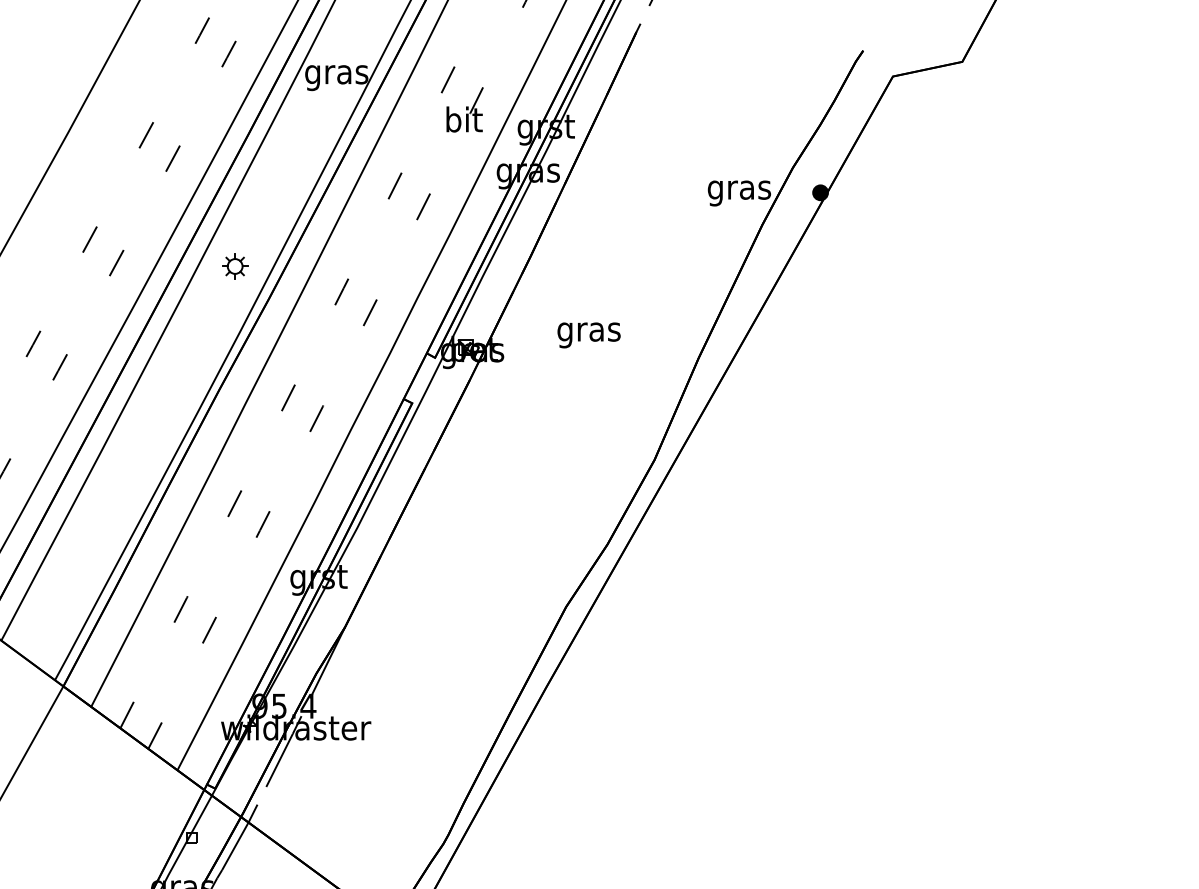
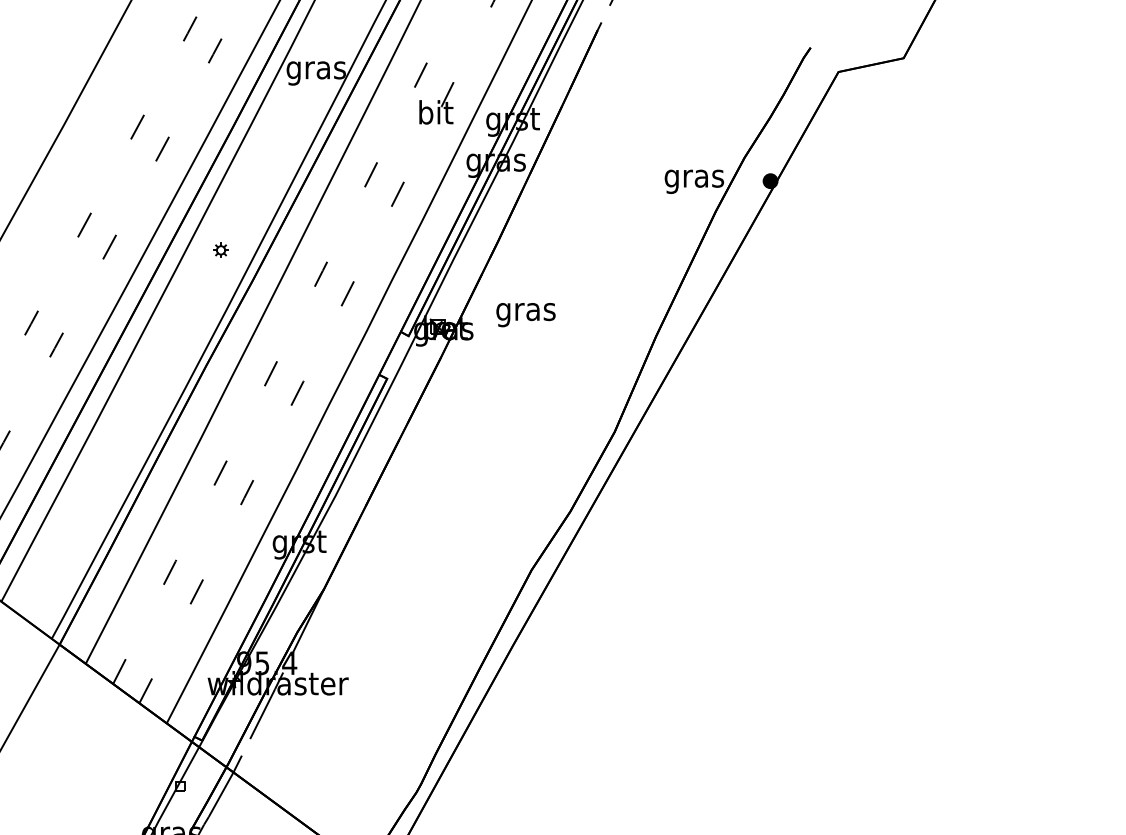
part: (235, 266) -> (221, 250), size x0.6
text: (588, 335) -> (525, 315), moved

